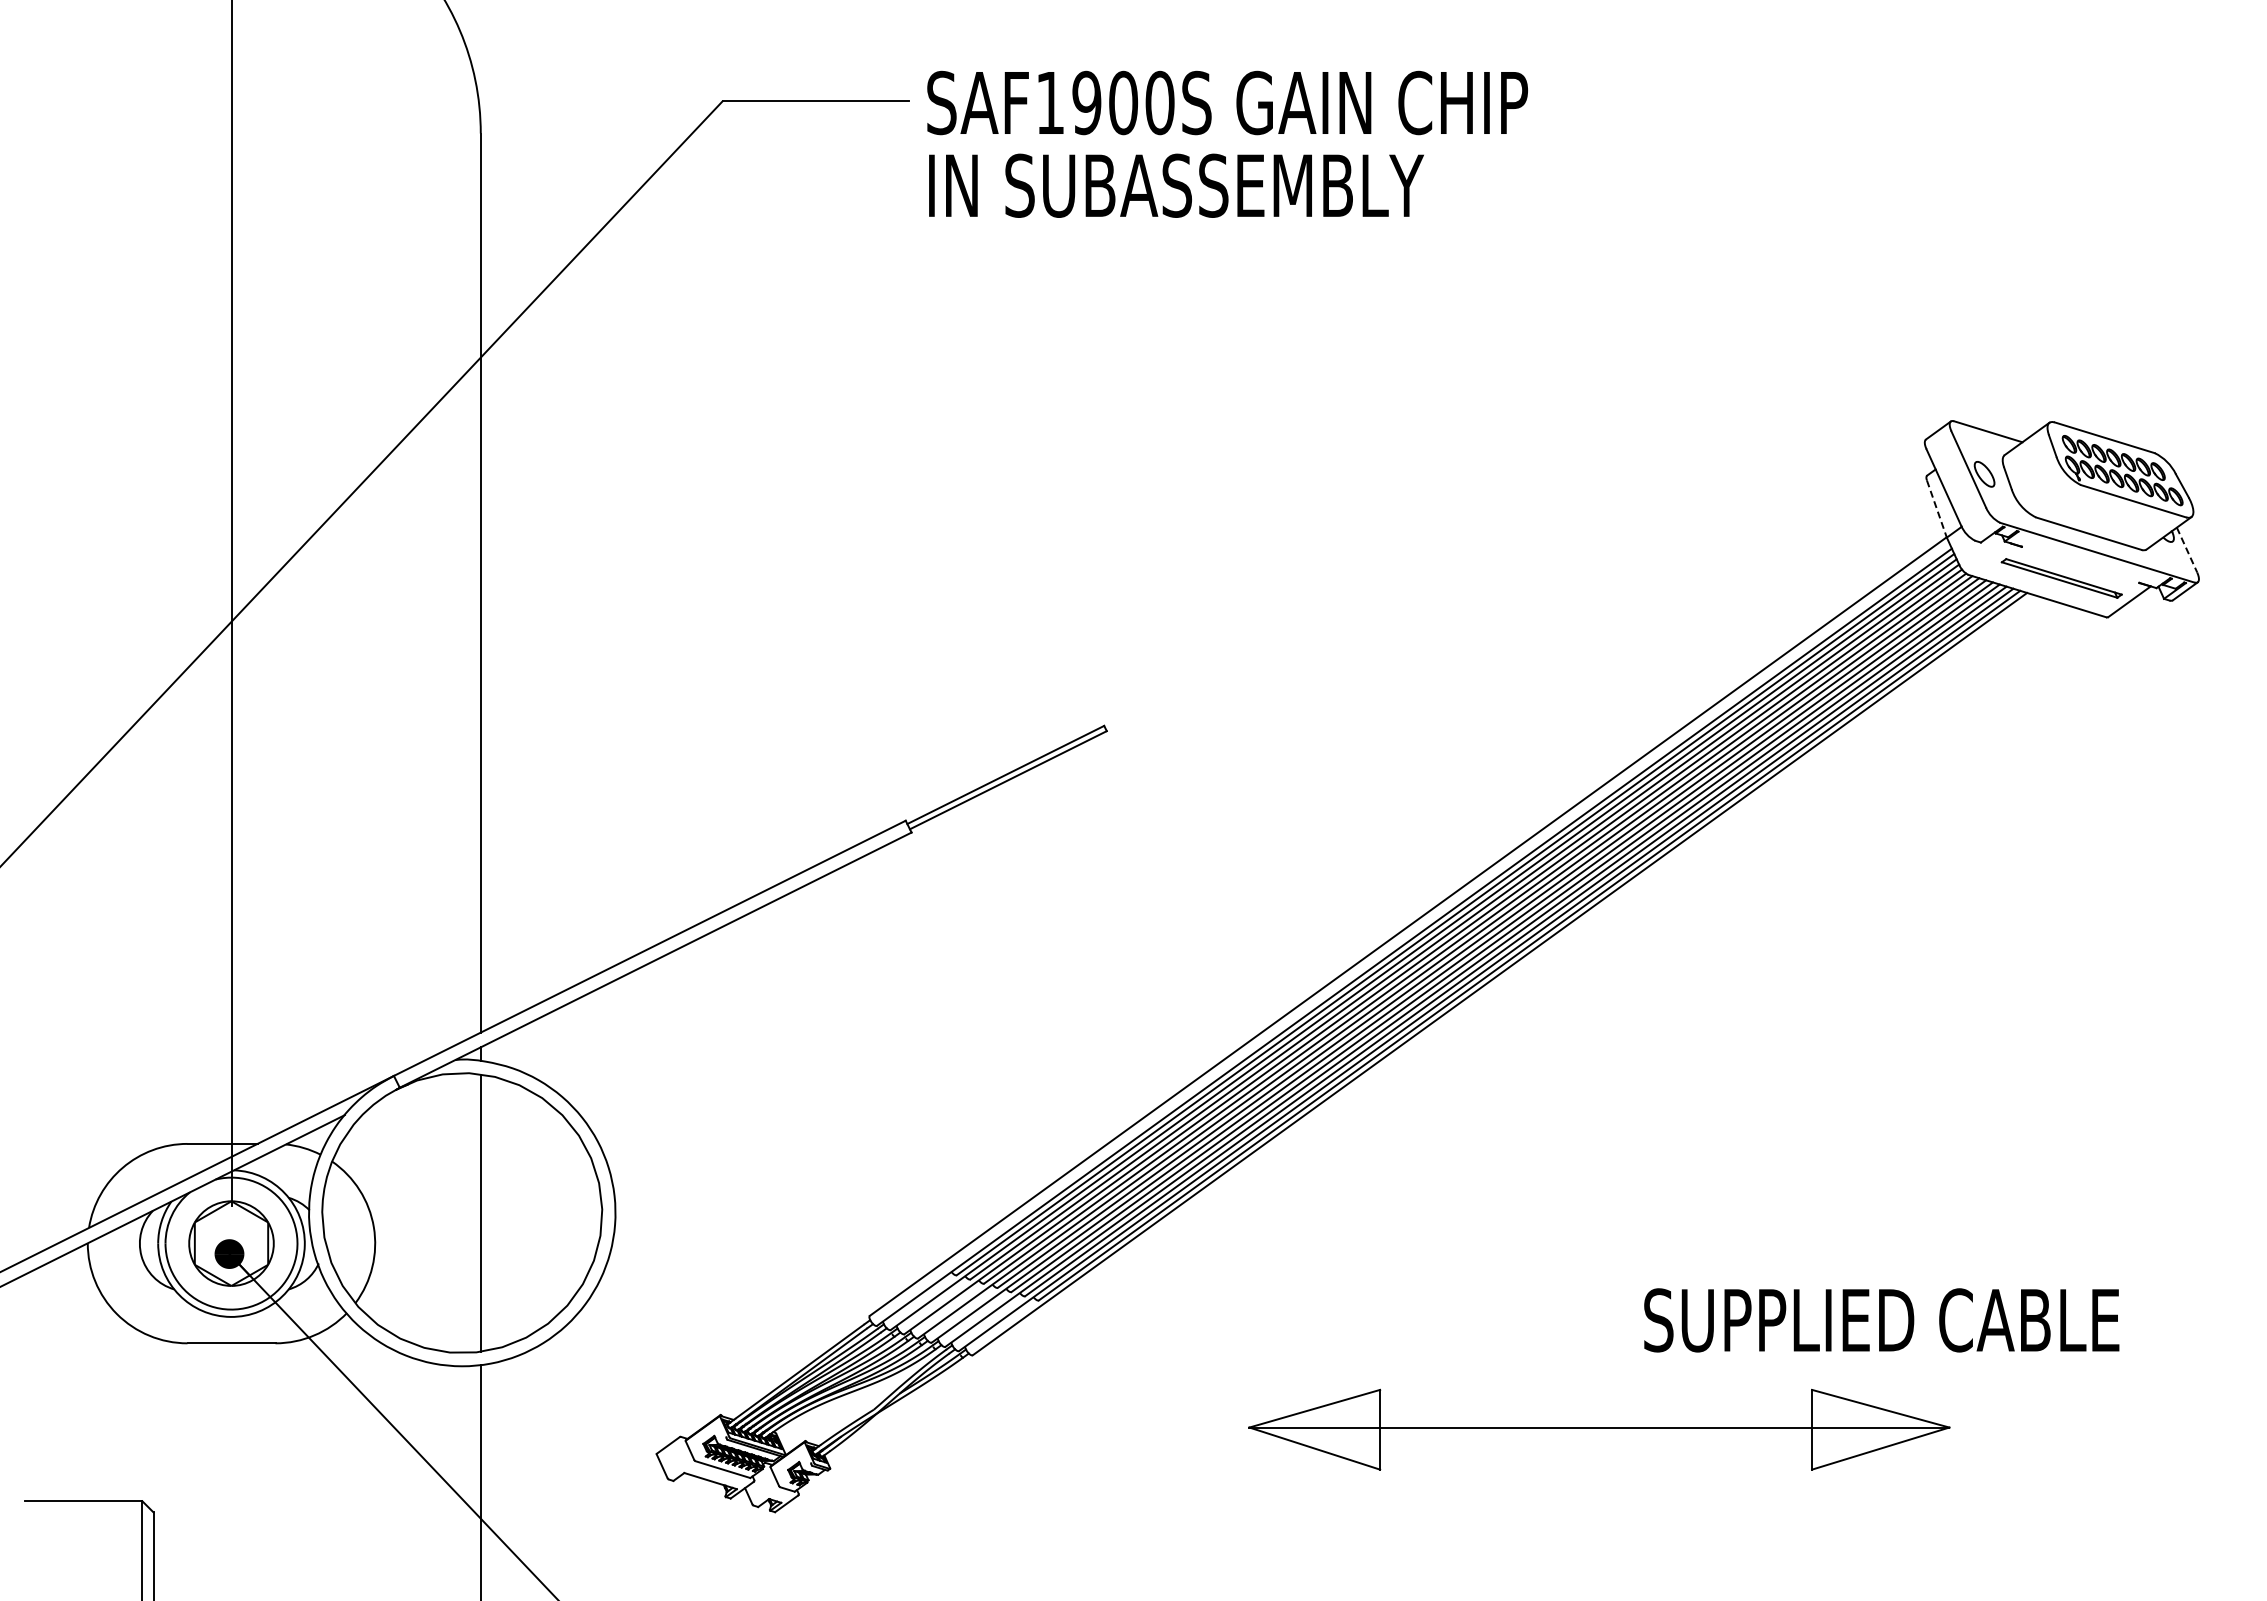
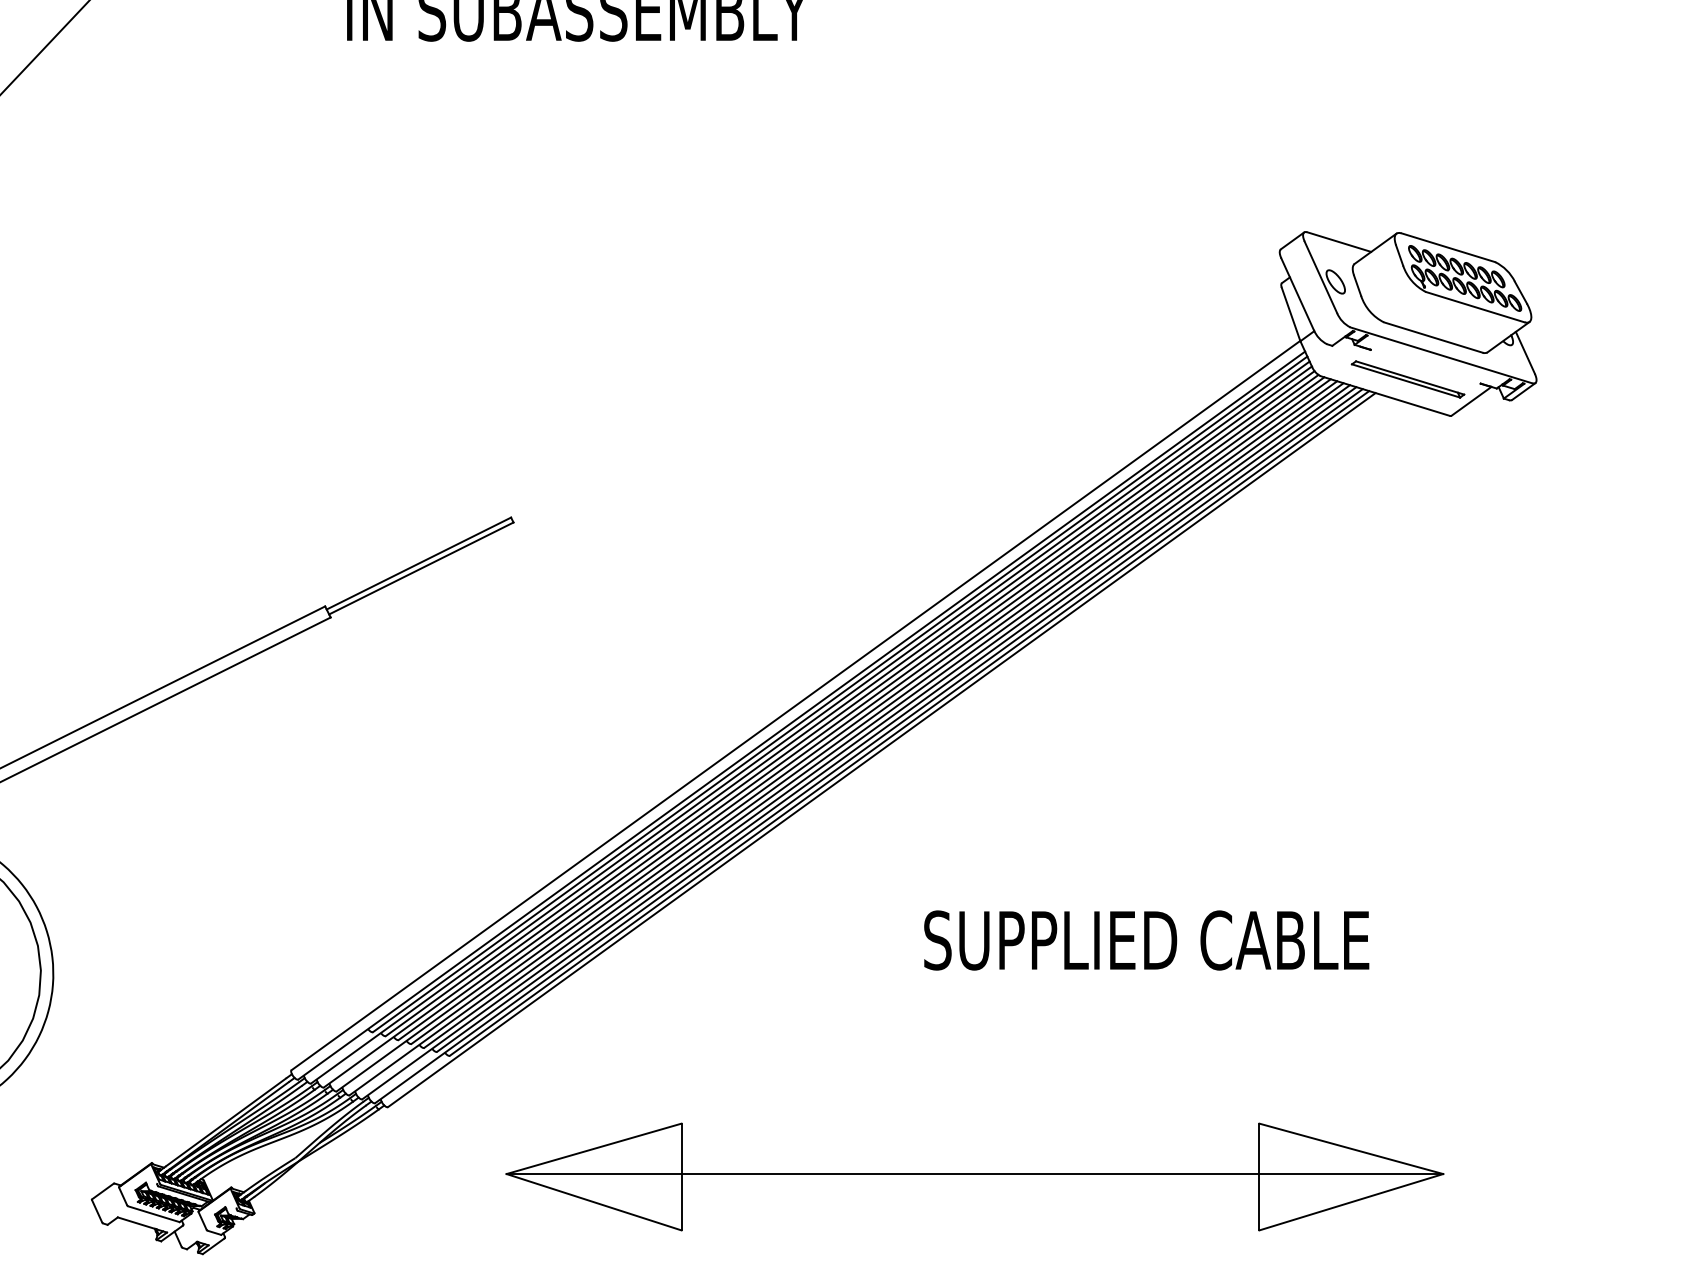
line: (1937, 509) -> (1291, 314), dashed -> solid
line: (2187, 550) -> (1525, 353), dashed -> solid
text: (1881, 1320) -> (1146, 940), moved
part: (1599, 1429) -> (975, 1176), size x1.43

